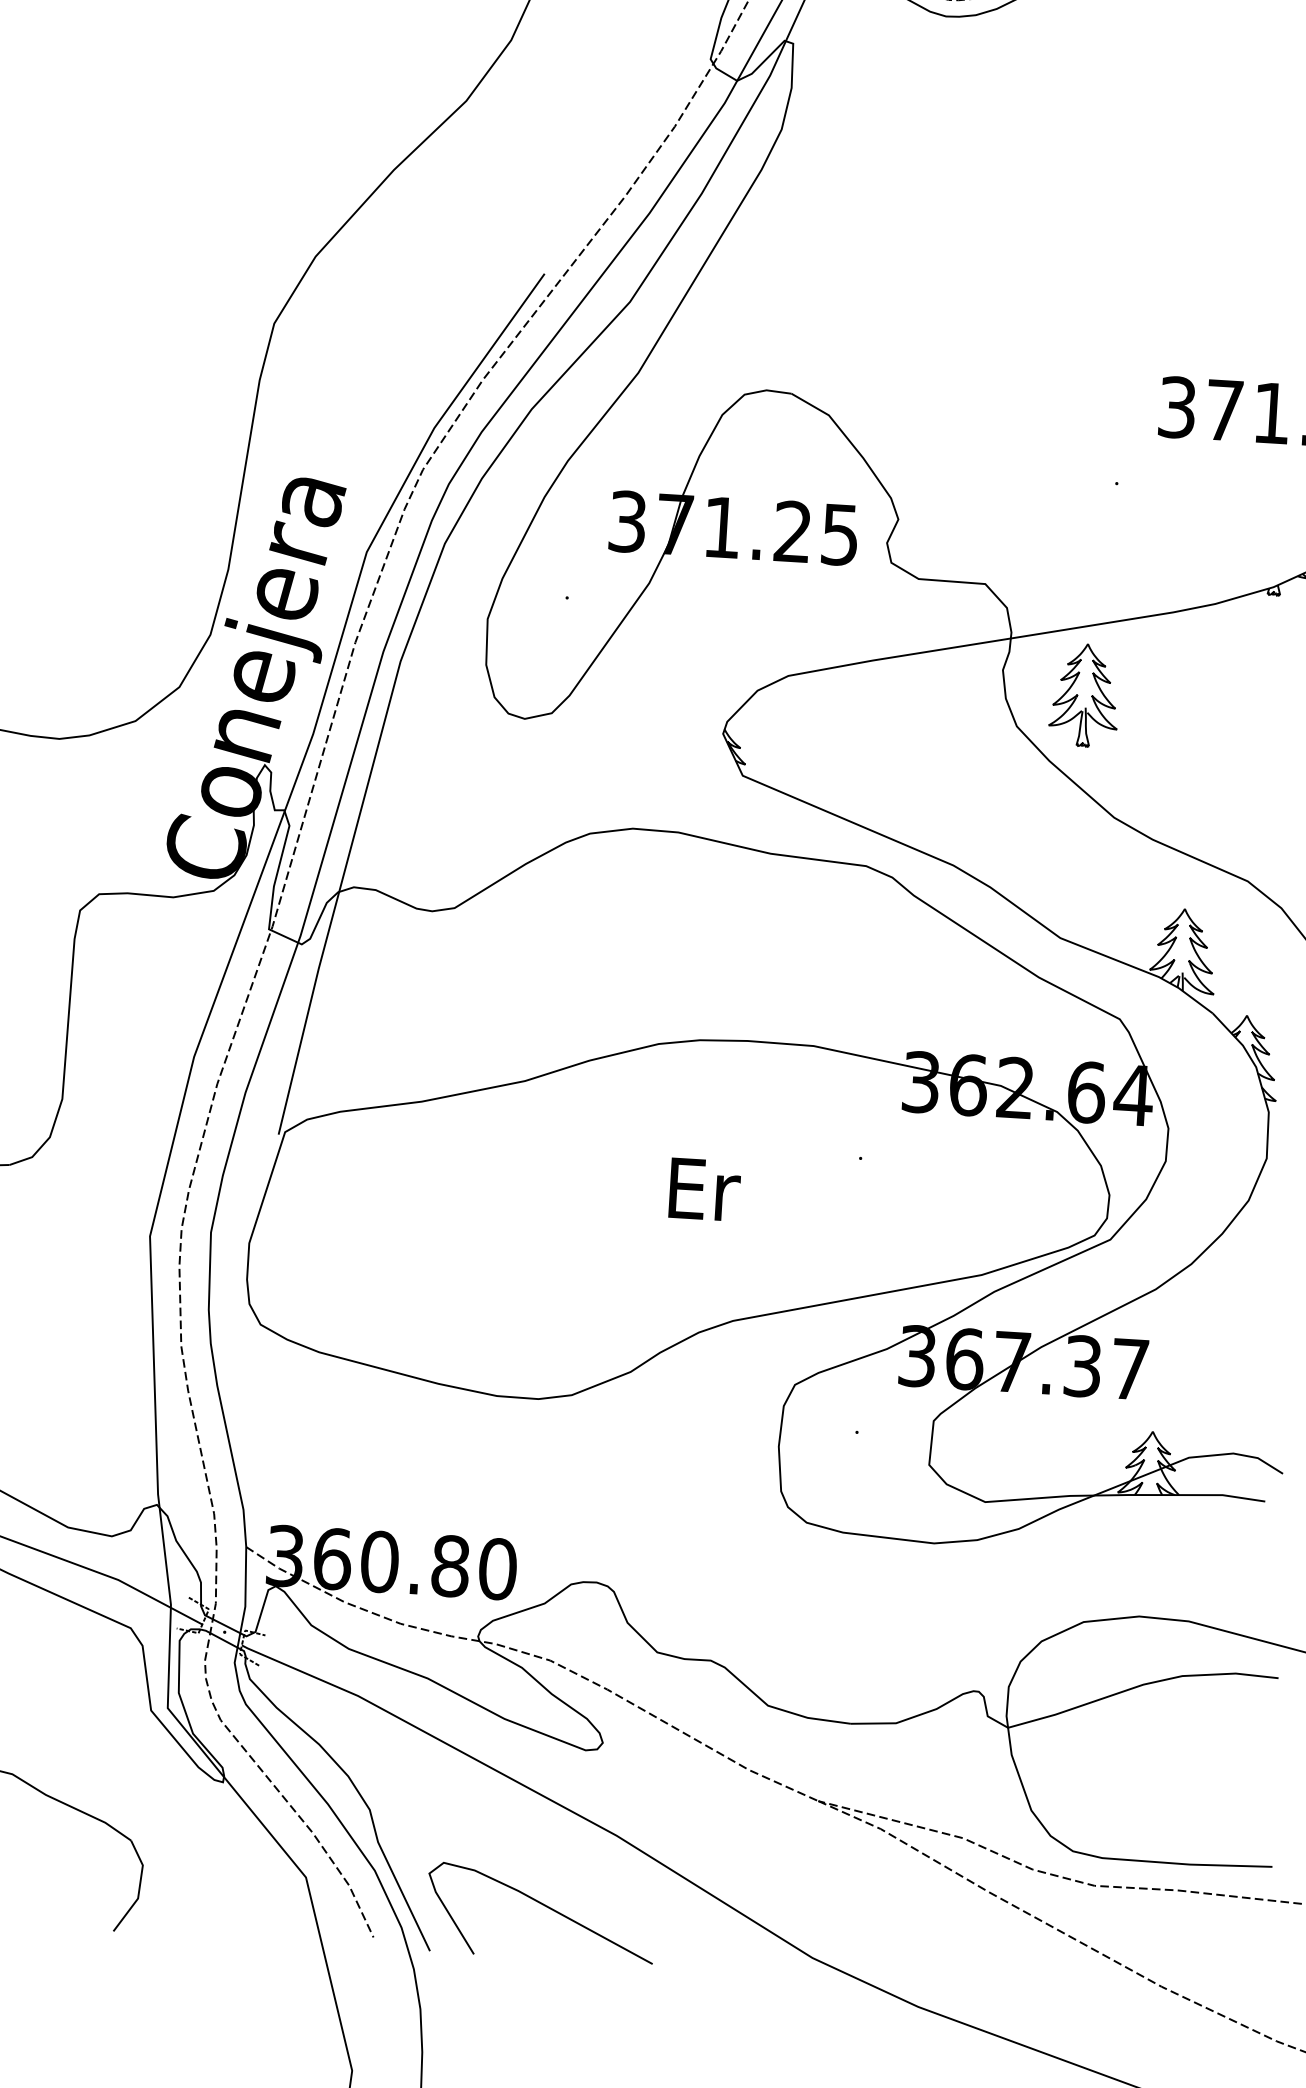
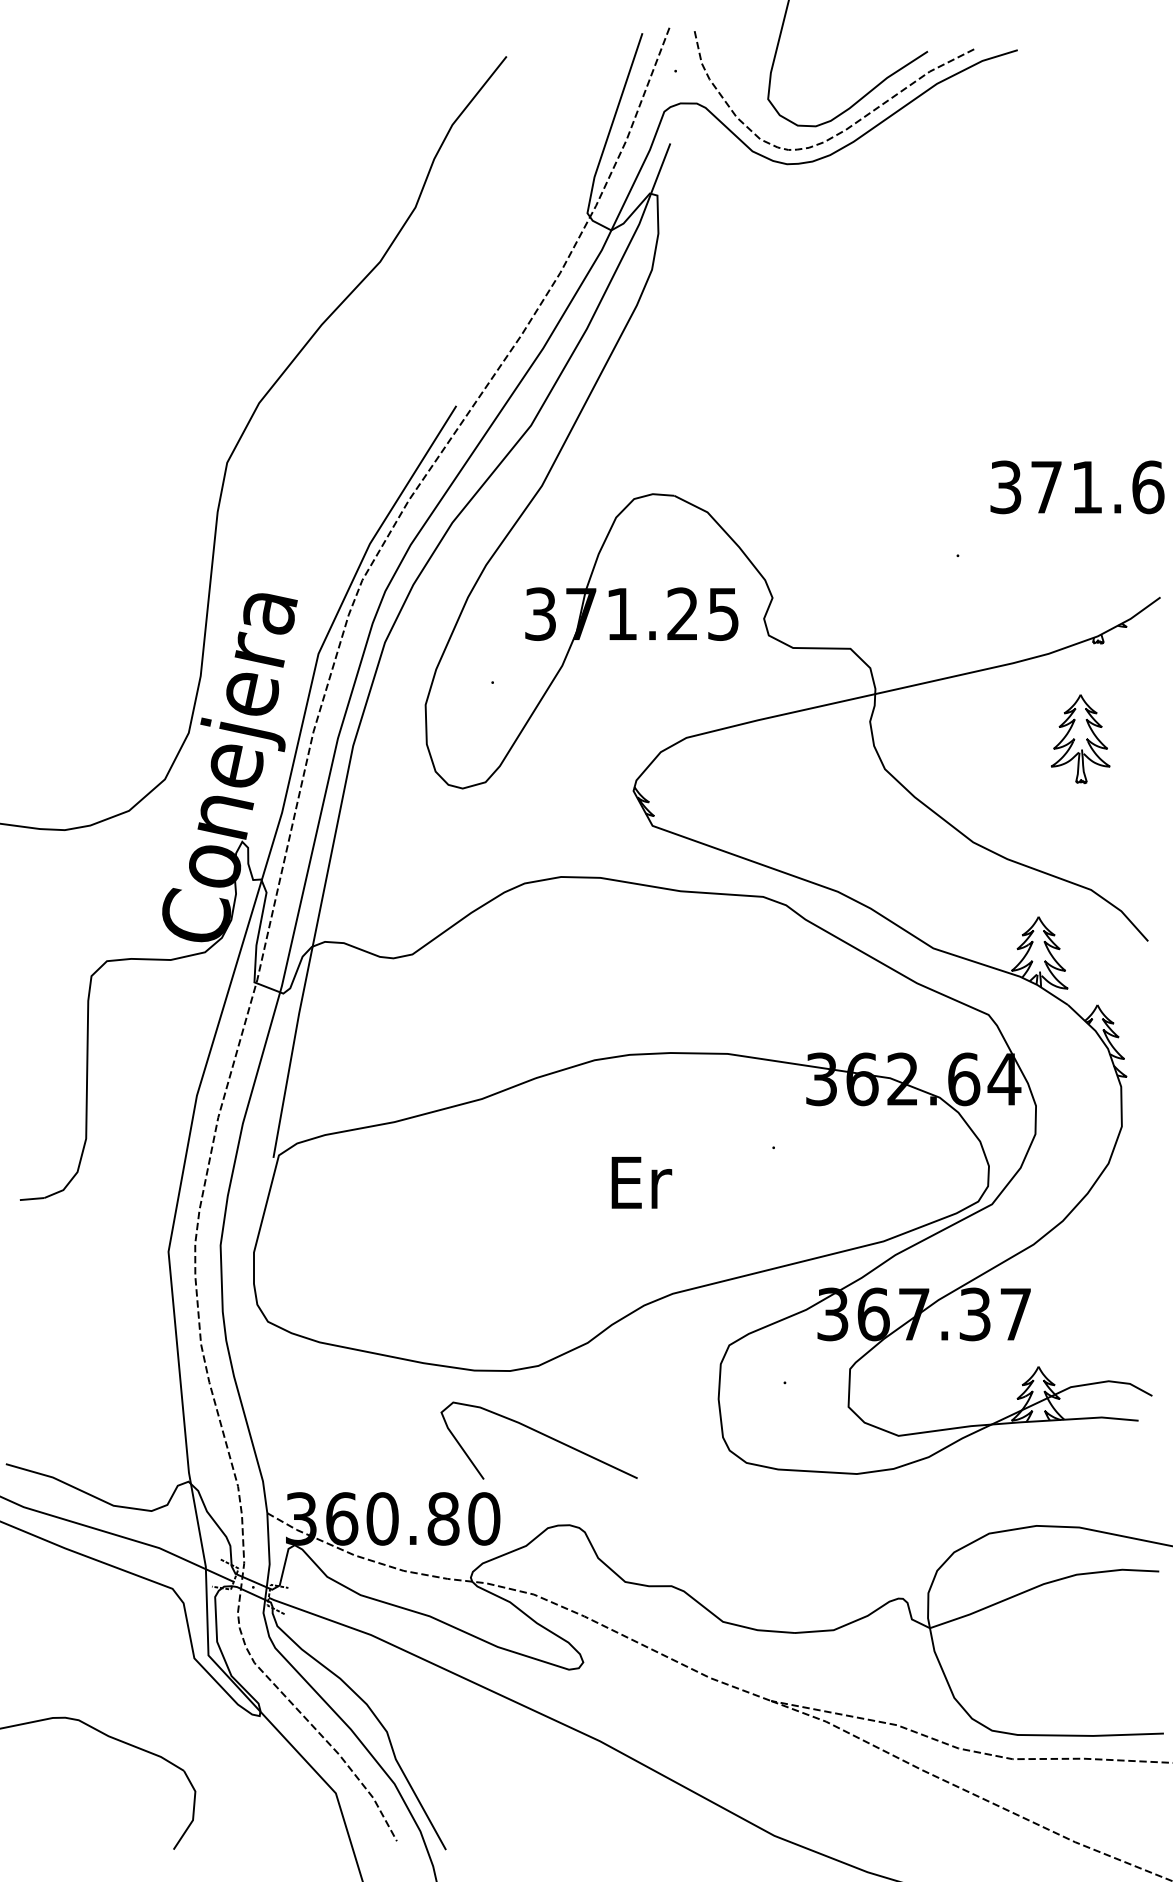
part: (1084, 695) -> (1080, 739), moved
curve: (544, 1906) -> (541, 1434), moved

